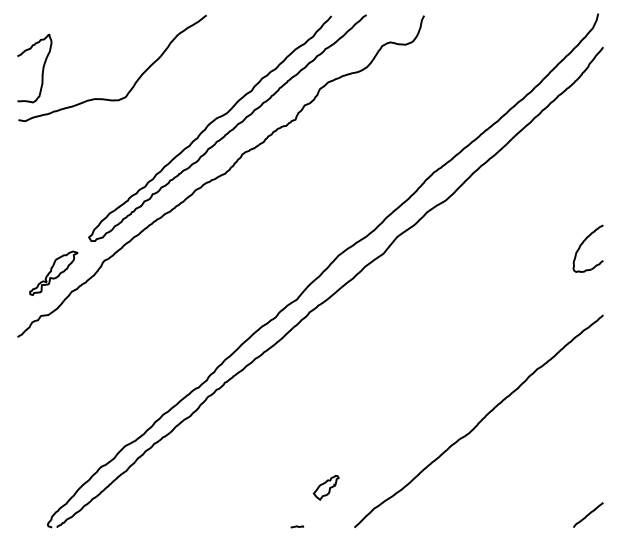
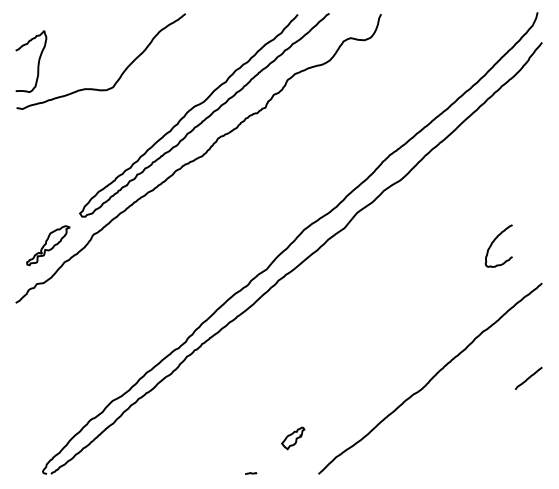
part: (581, 246) -> (492, 244), moved
line: (588, 514) -> (528, 377), moved
curve: (297, 526) -> (251, 473), moved

